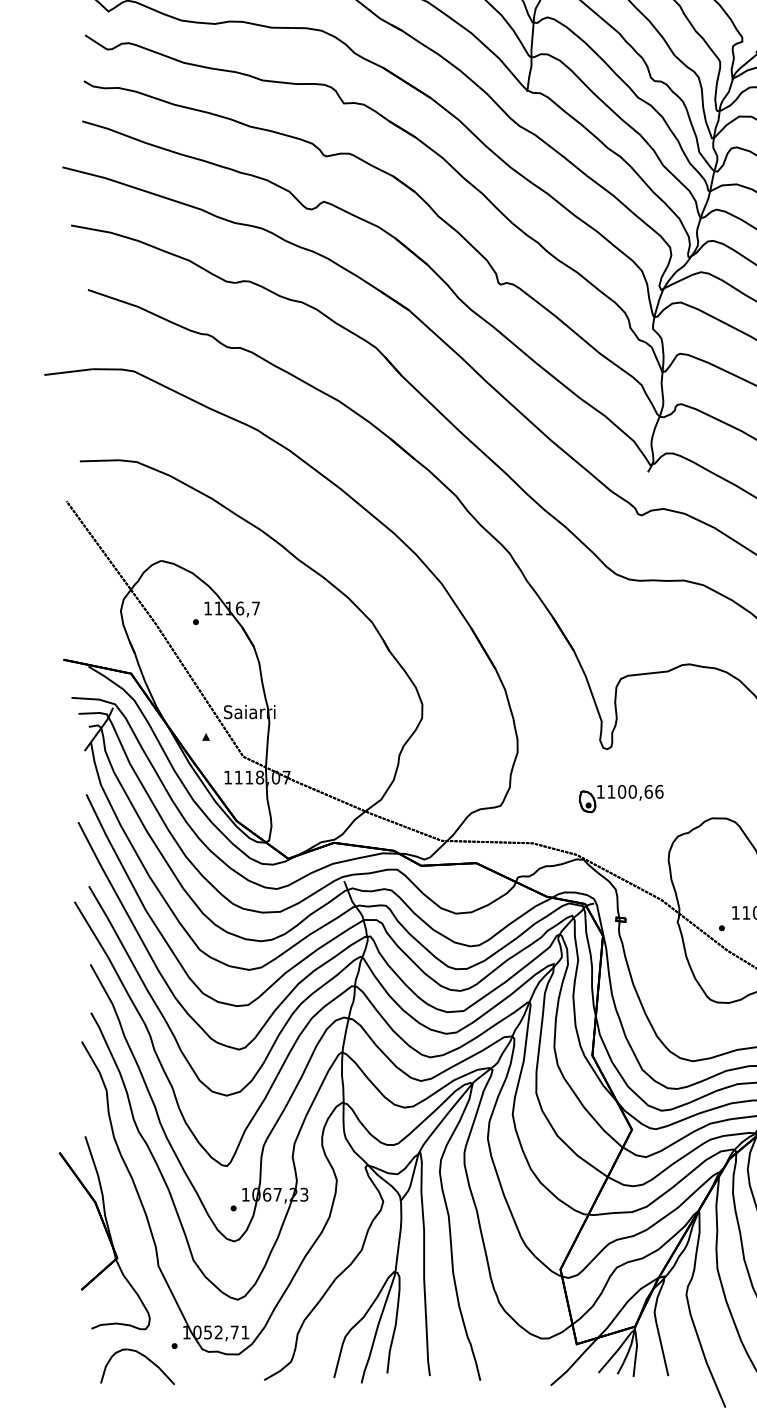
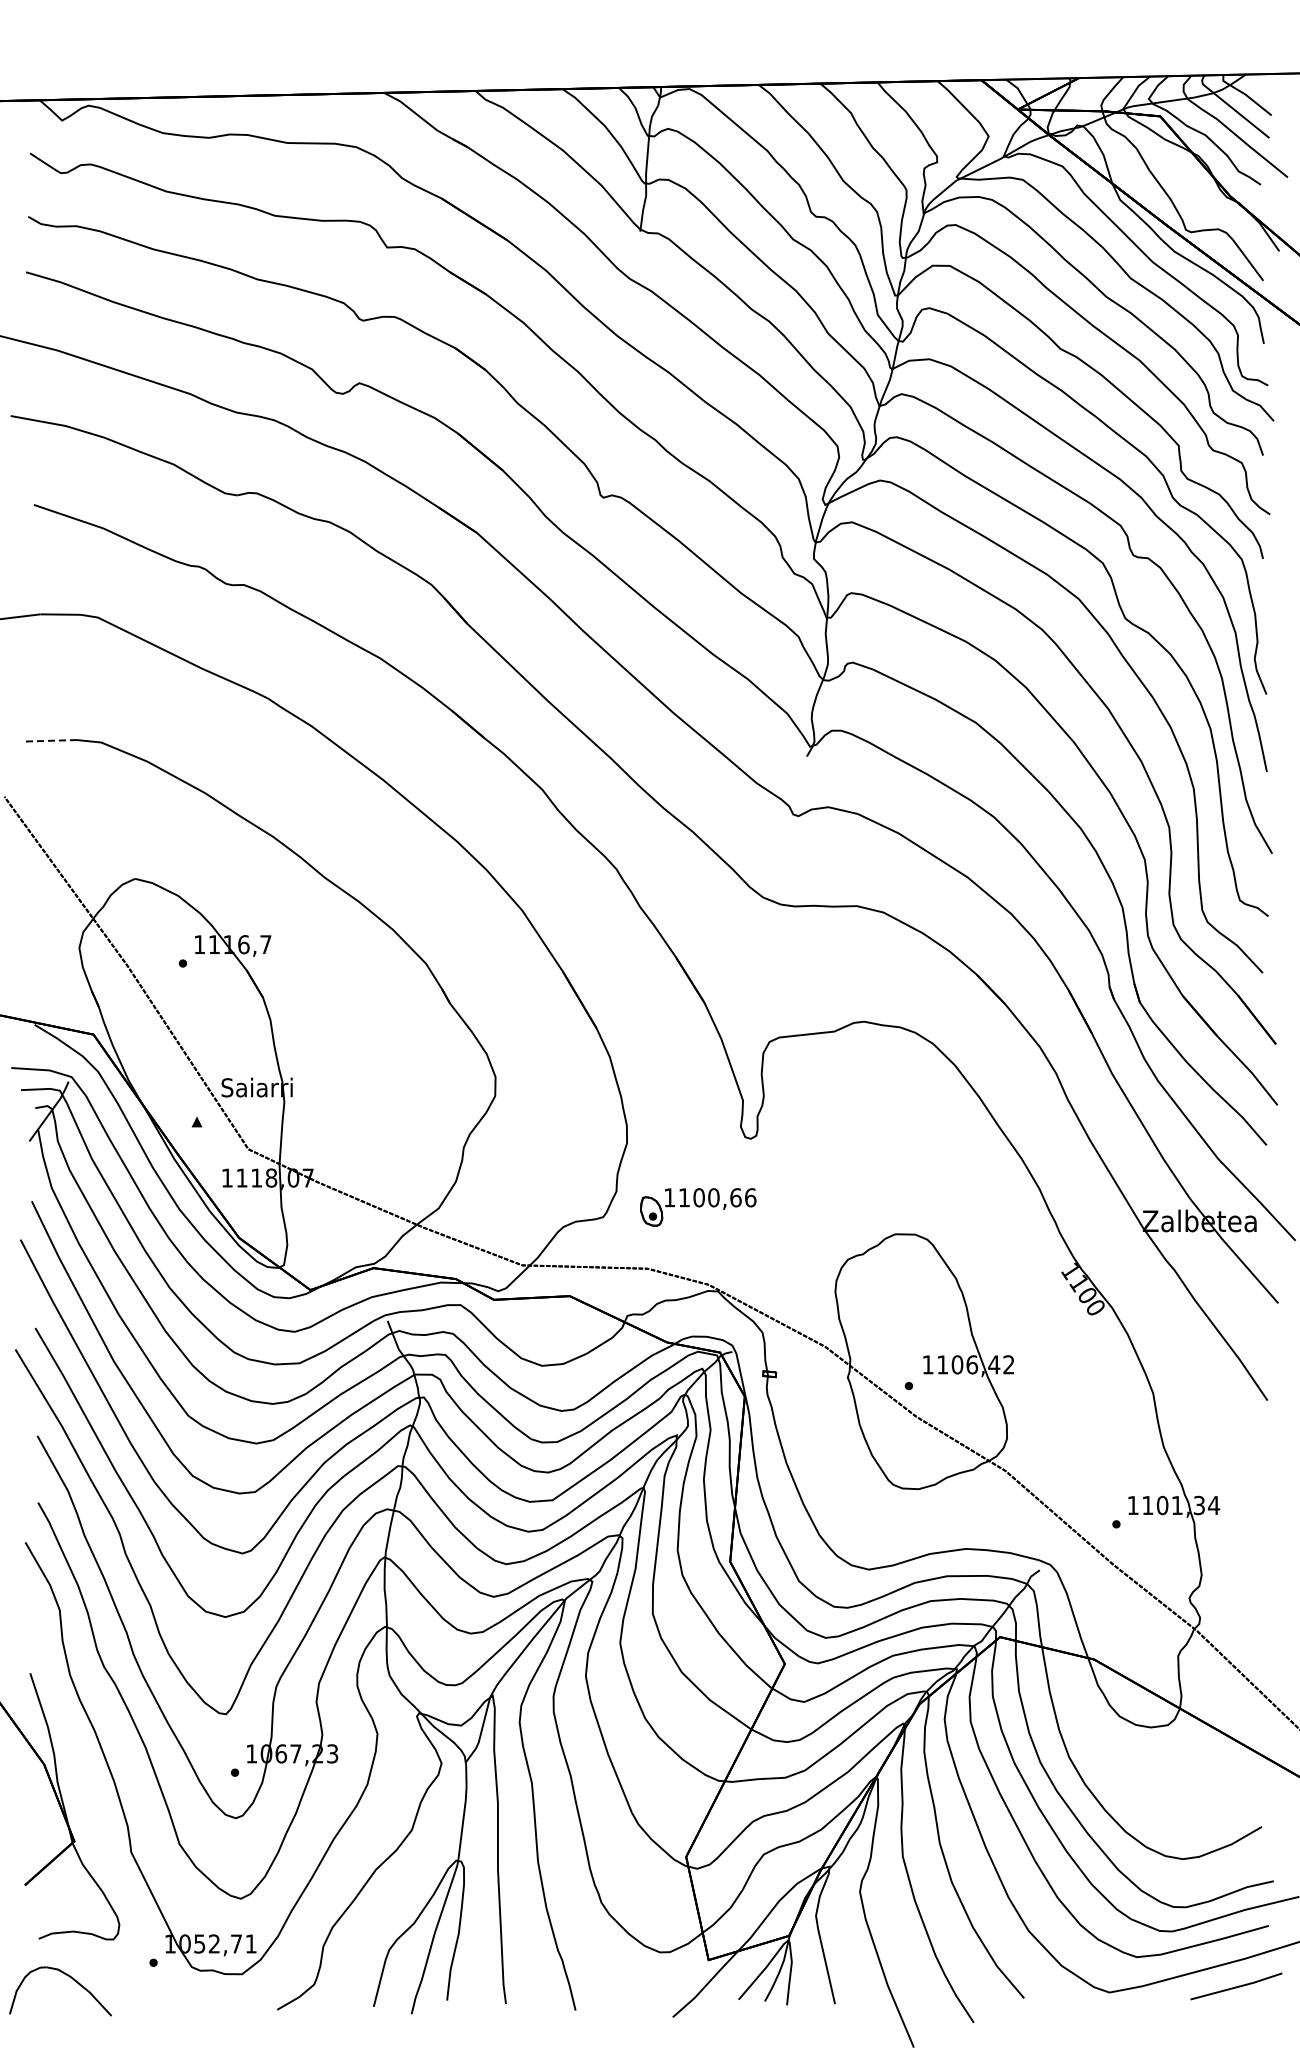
line: (99, 460) -> (49, 740), solid -> dashed
part: (621, 798) -> (698, 1207), moved
part: (142, 1356) -> (67, 1976), moved

